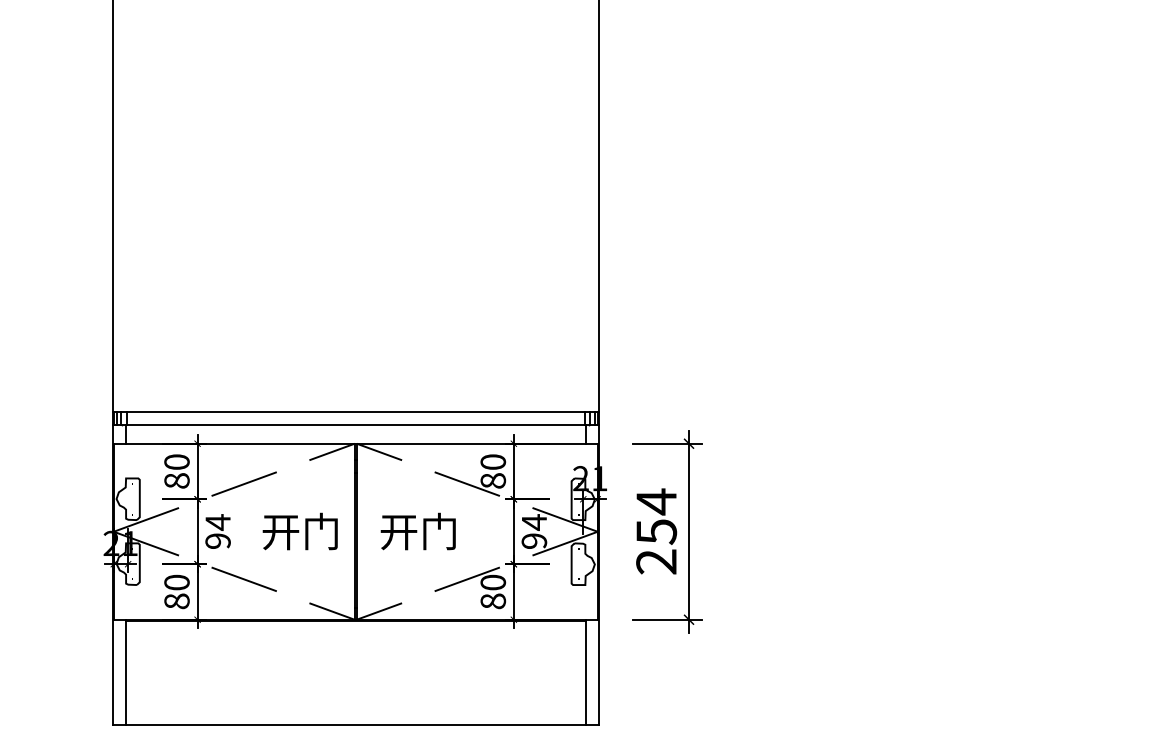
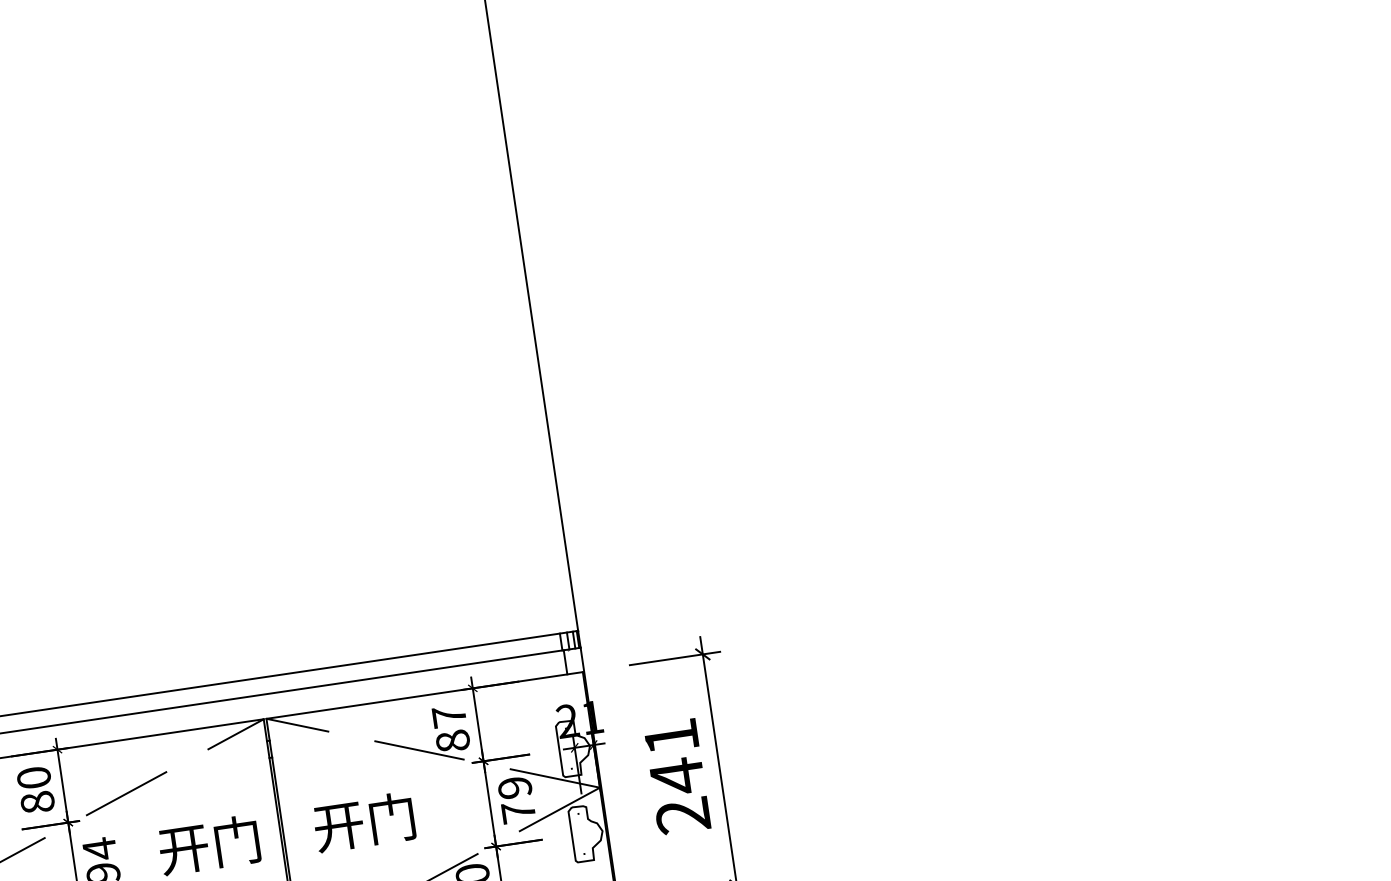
text: (493, 461) -> (449, 715), 80 -> 87
text: (656, 516) -> (674, 756), 254 -> 241
text: (534, 531) -> (516, 799), 94 -> 79

